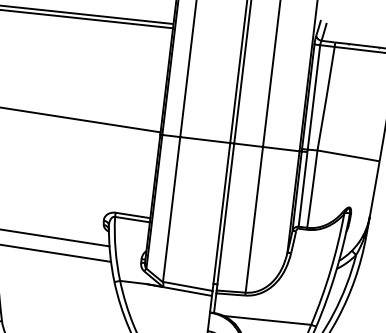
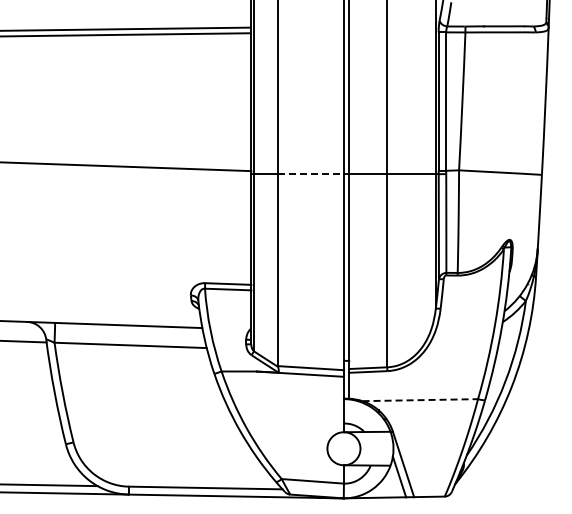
line: (205, 140) -> (311, 174), solid -> dashed
line: (267, 320) -> (420, 400), solid -> dashed

